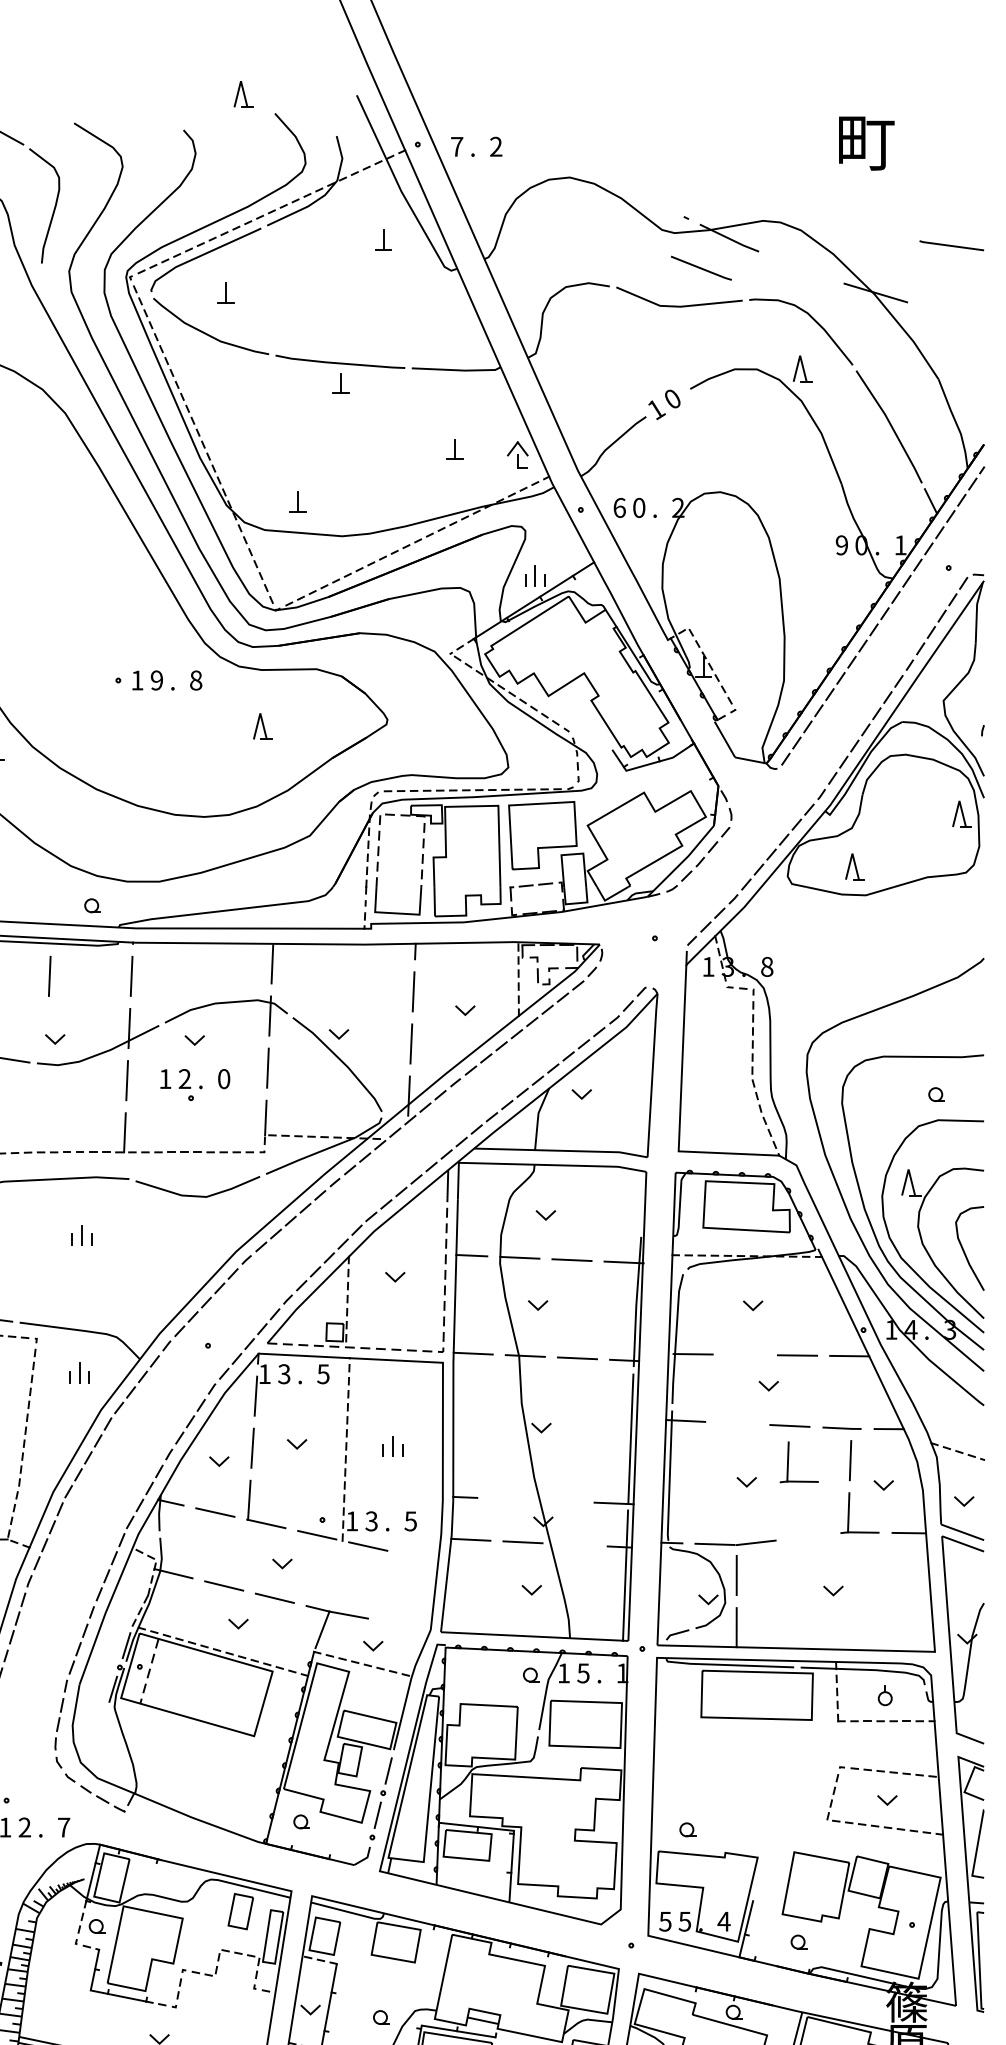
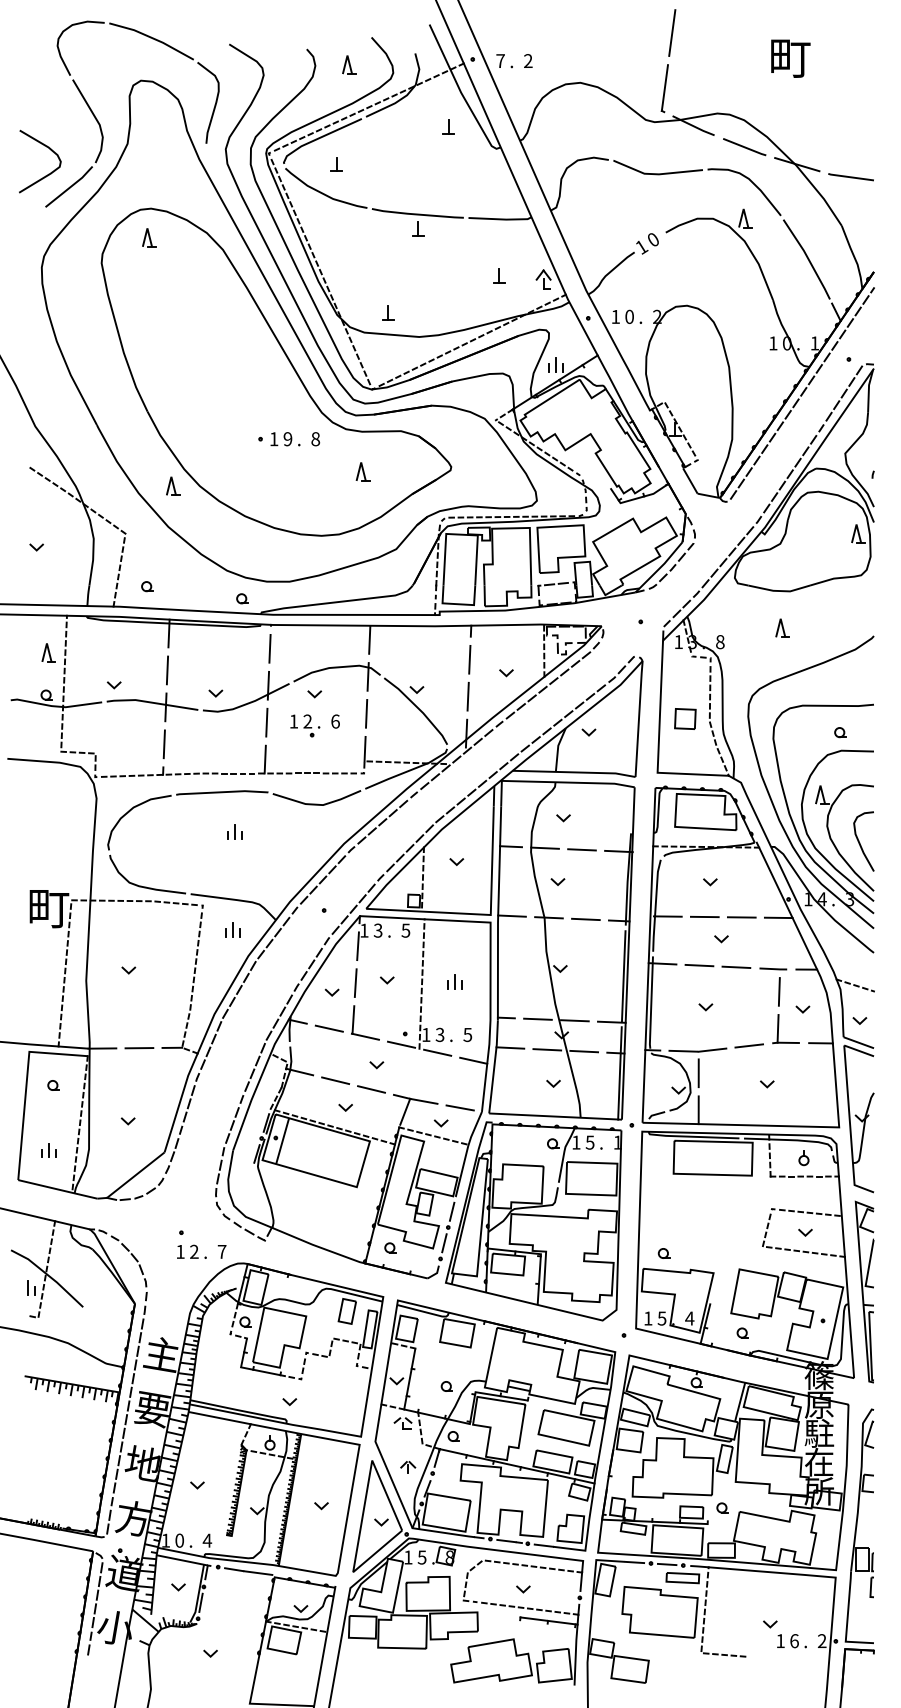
part: (243, 93) -> (349, 64), moved
line: (699, 106) -> (672, 32), added
line: (688, 184) -> (664, 87), added
line: (950, 246) -> (850, 177), moved
line: (701, 268) -> (744, 147), moved
text: (619, 507) -> (615, 316), 6 -> 1
text: (842, 545) -> (773, 343), 9 -> 1
line: (403, 815) -> (462, 534), dashed -> solid
part: (854, 865) -> (782, 627), moved
line: (49, 975) -> (211, 648), removed
part: (718, 1074) -> (685, 718), added
text: (224, 1078) -> (335, 721), 0 -> 6
line: (432, 1351) -> (483, 914), dashed -> solid
line: (744, 1354) -> (704, 916), added
line: (737, 1423) -> (699, 965), added
part: (790, 1458) -> (736, 990), removed
line: (509, 1498) -> (537, 1018), added
line: (561, 1500) -> (574, 1020), added
line: (808, 1536) -> (749, 1045), added
line: (575, 1544) -> (584, 1051), added
line: (418, 1557) -> (473, 1060), added
line: (399, 1623) -> (459, 1107), added
line: (149, 1671) -> (282, 1141), dashed -> solid
text: (664, 1921) -> (647, 1318), 5 -> 1

